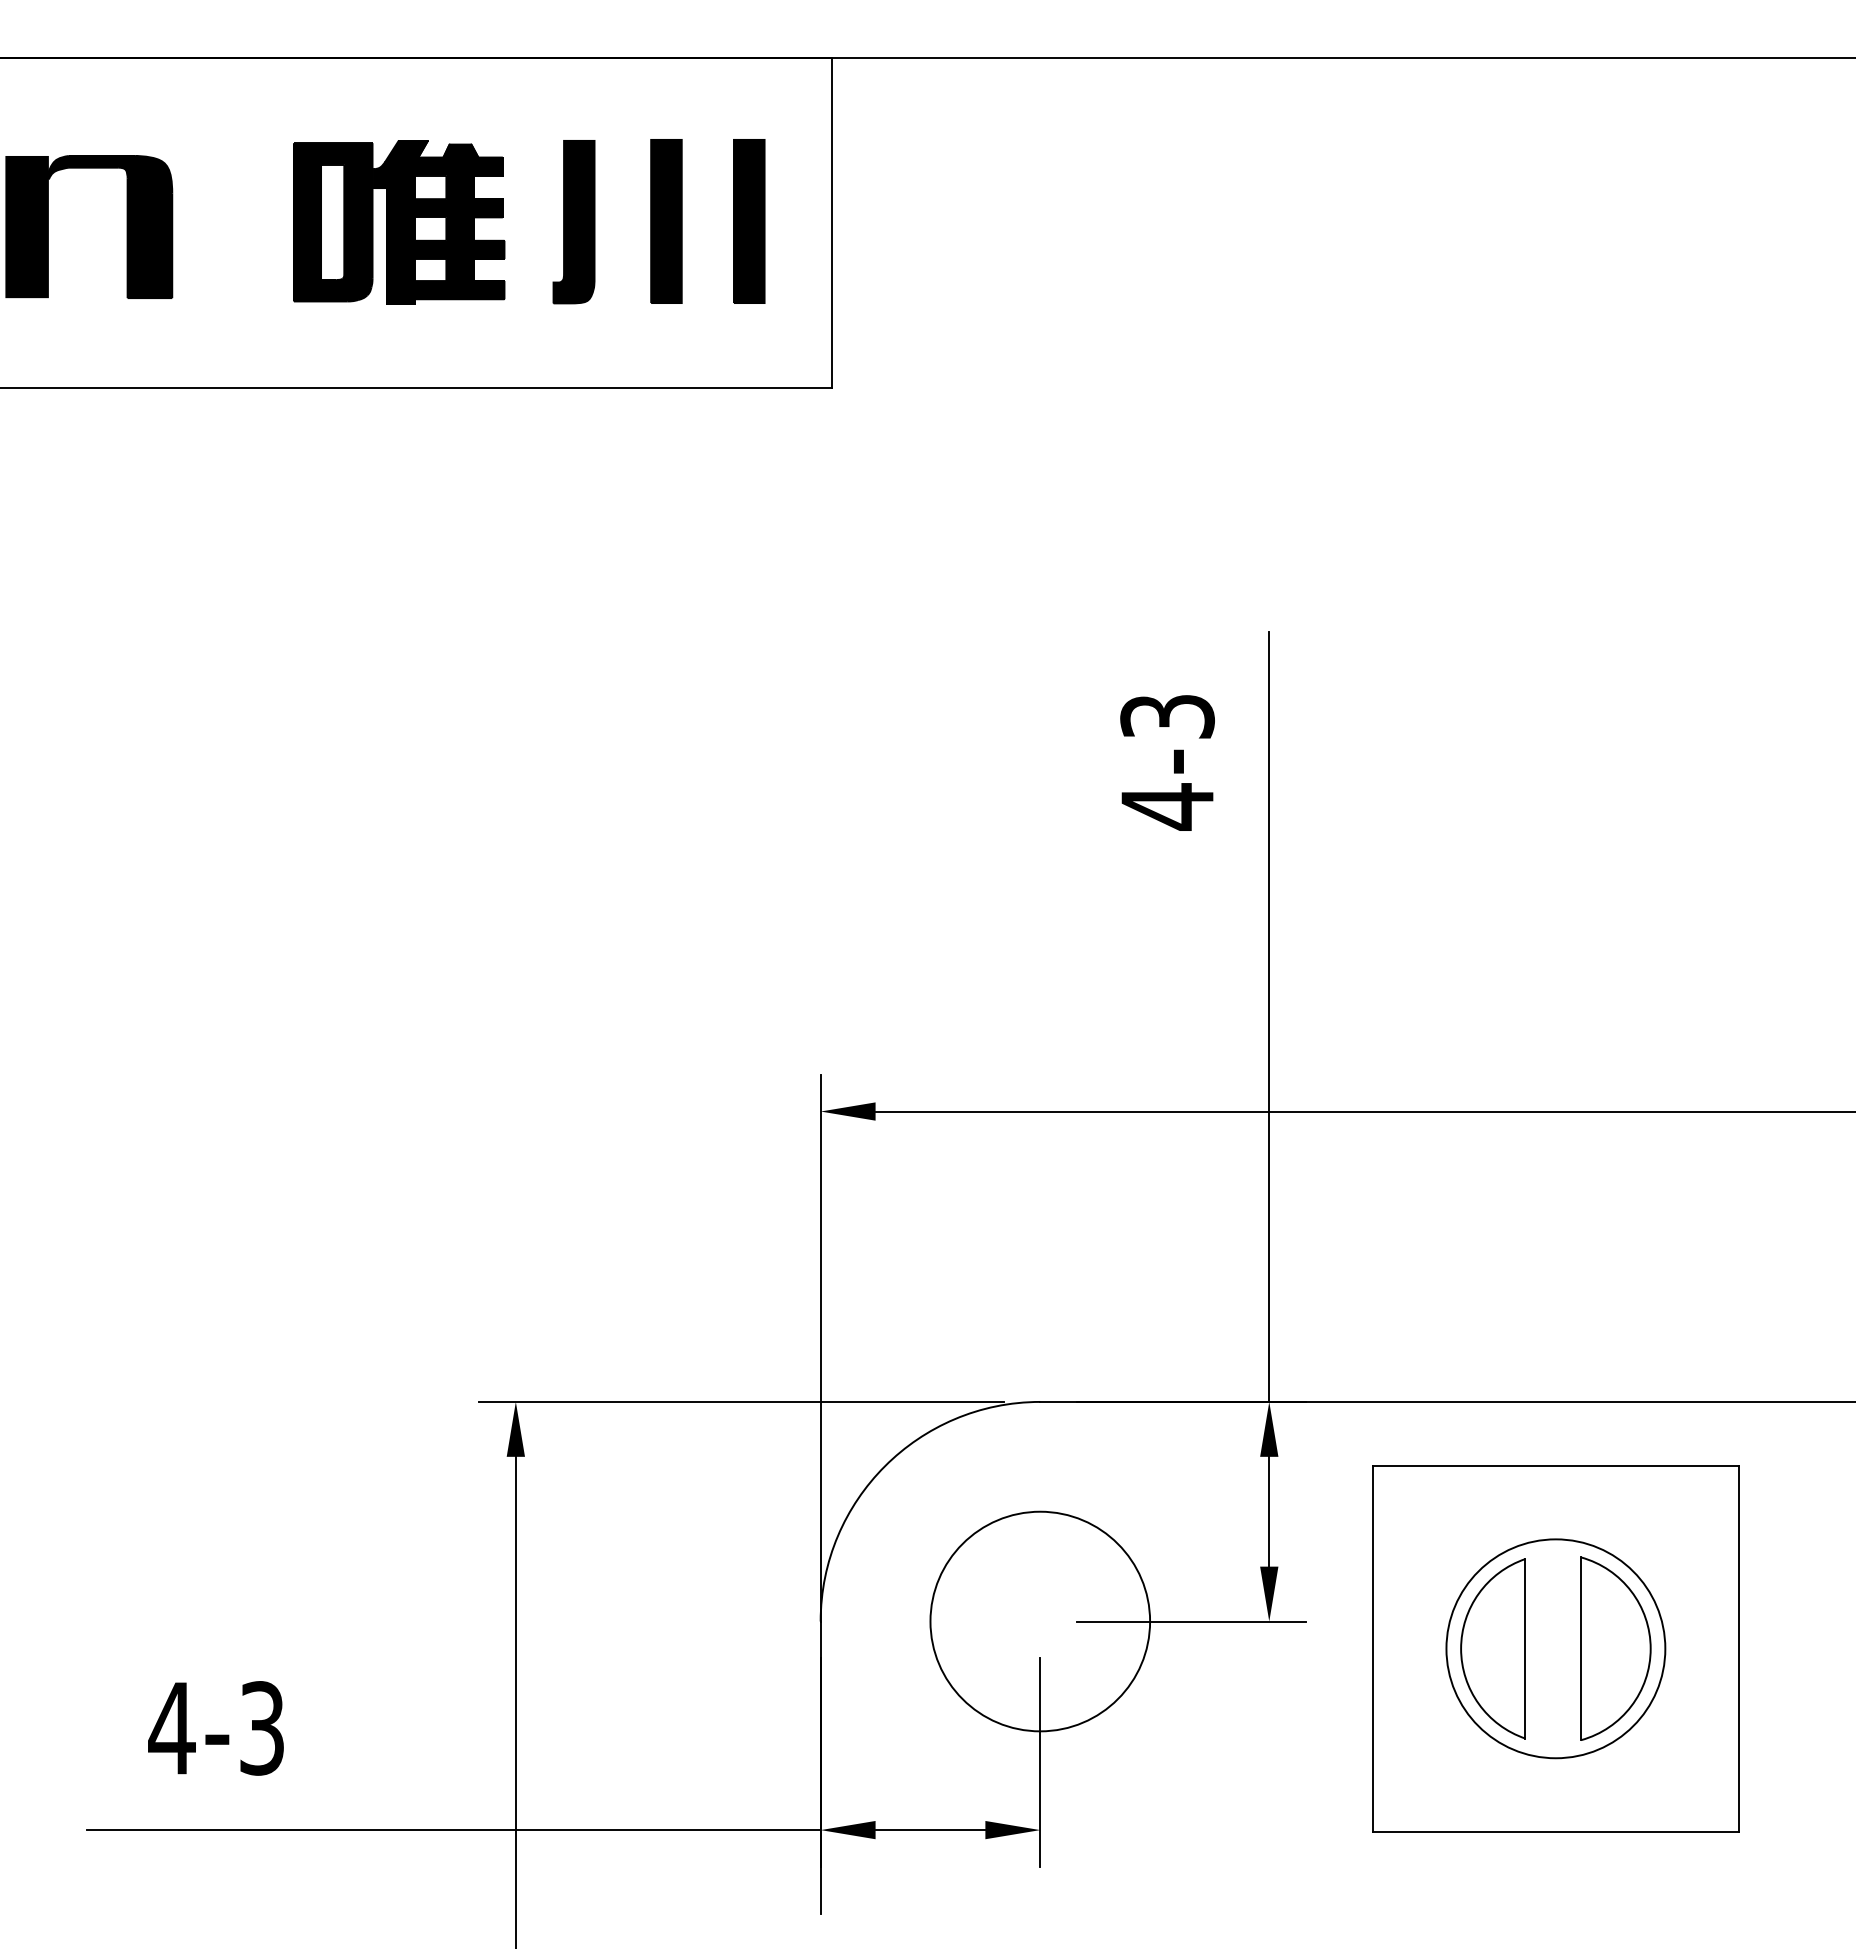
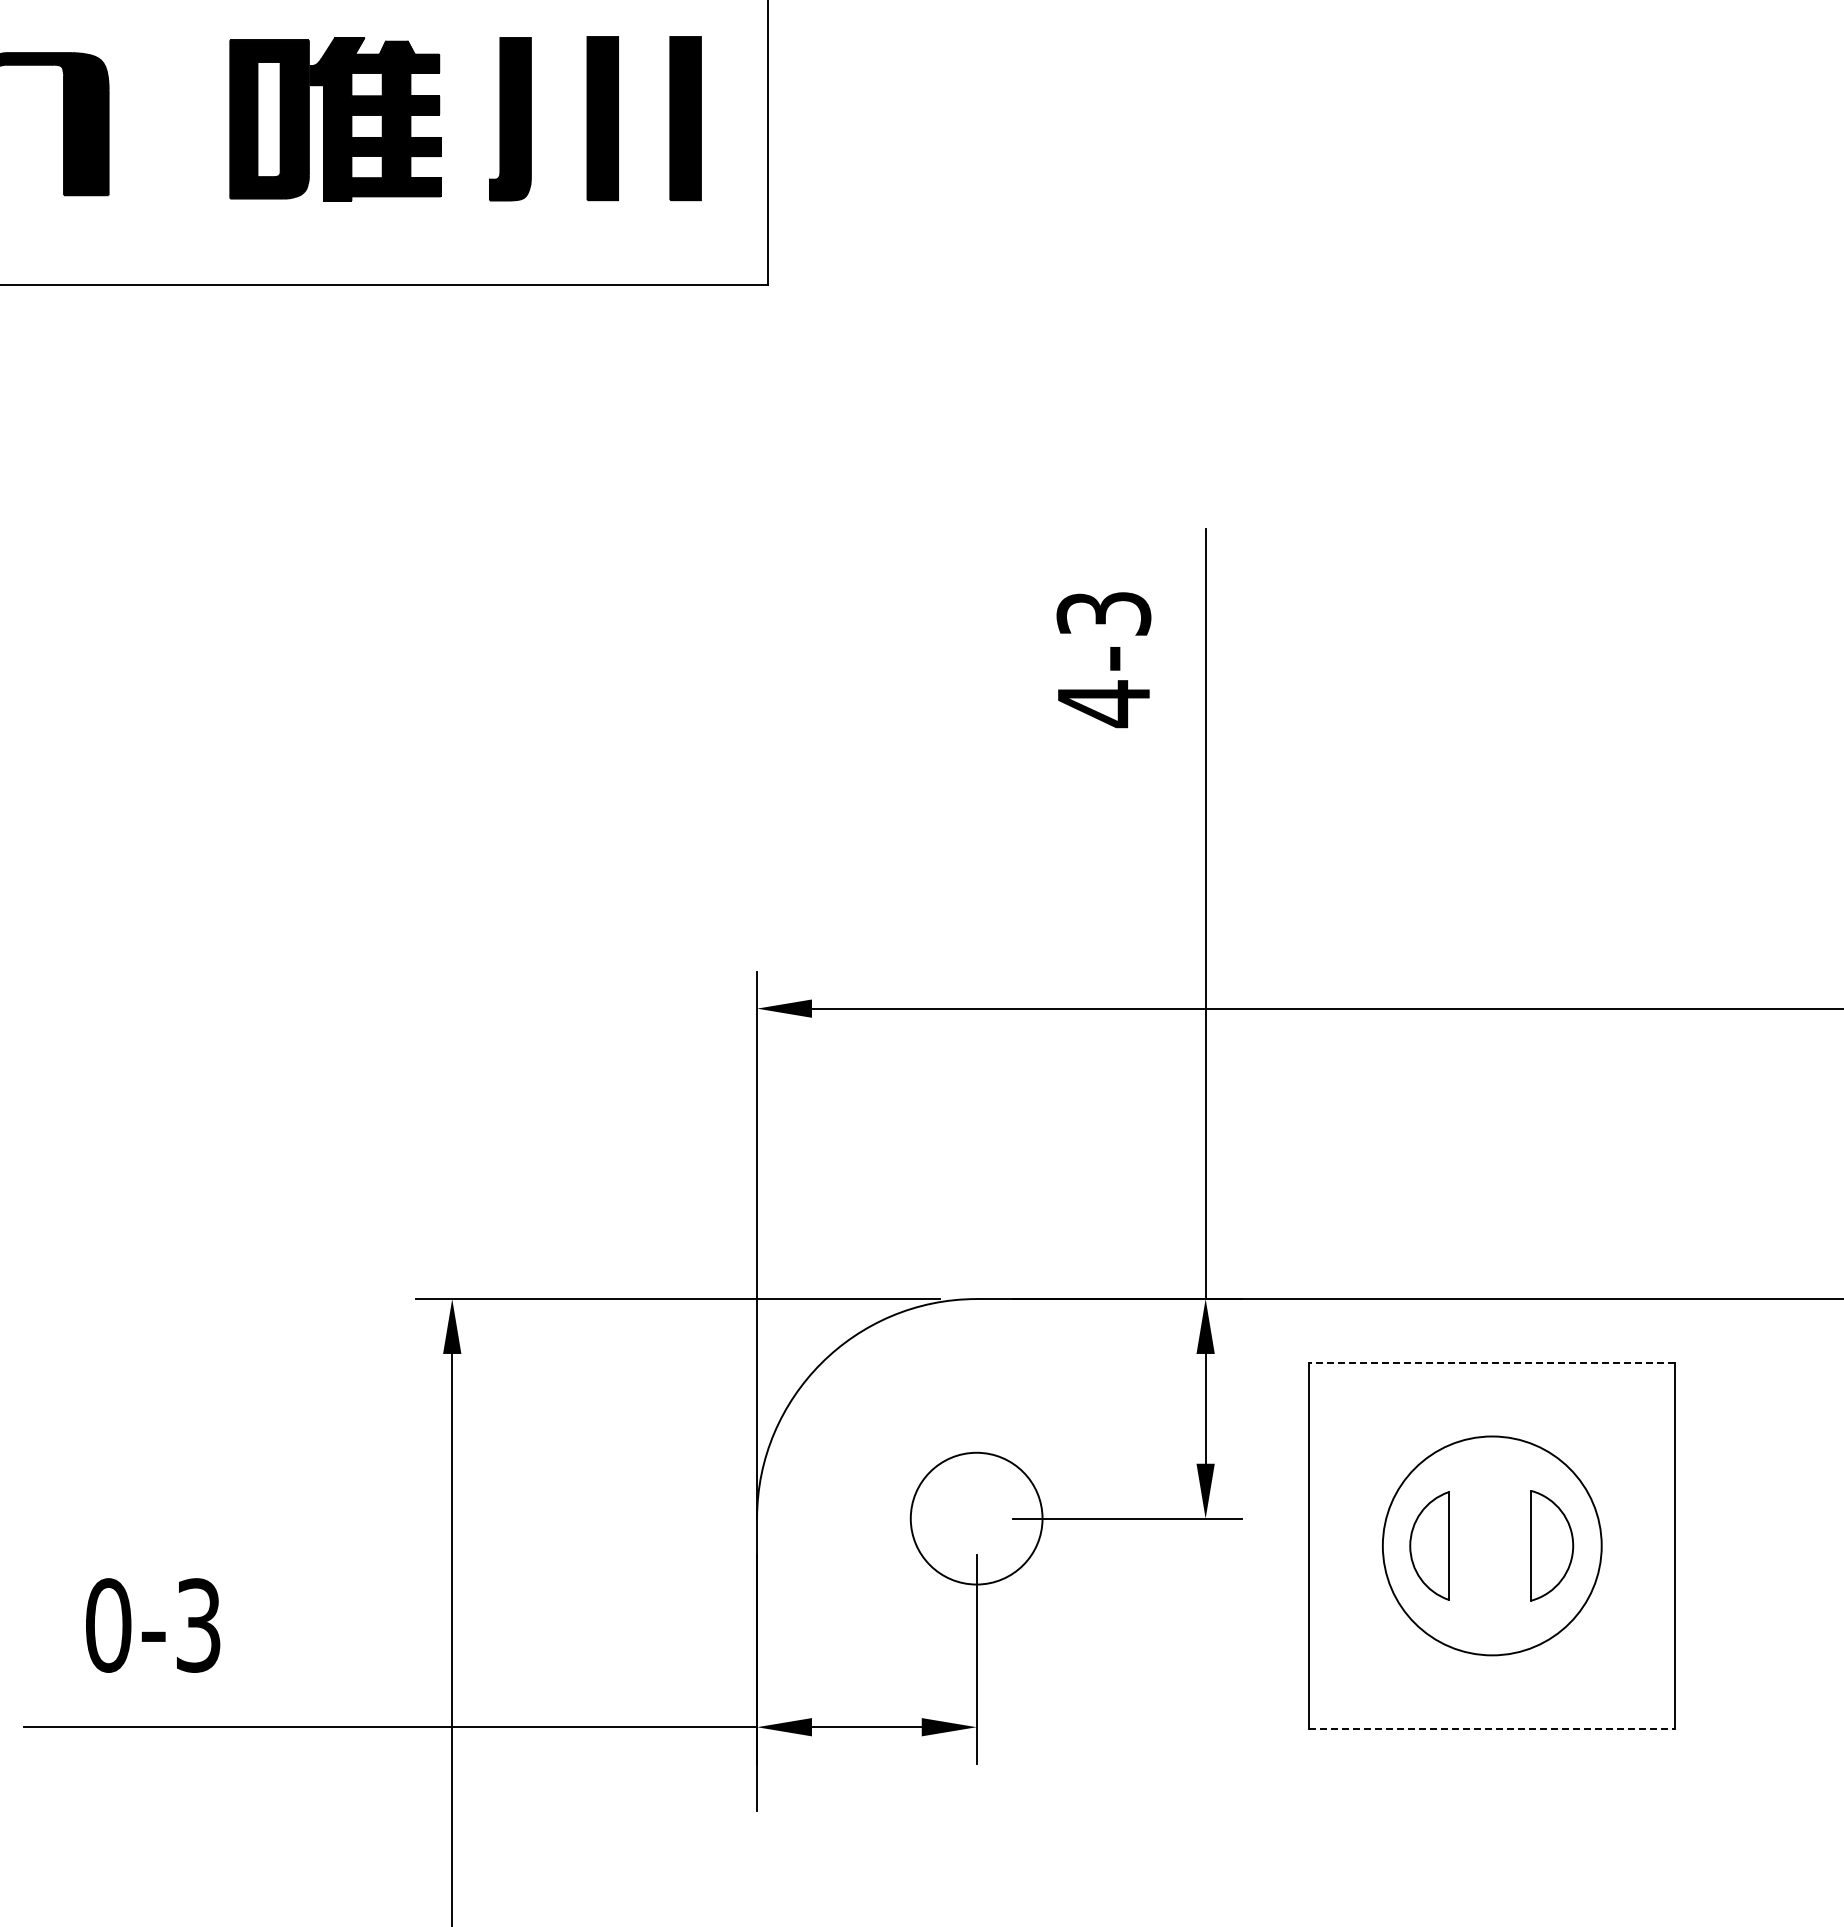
line: (1555, 1465) -> (1491, 1362), solid -> dashed
circle: (1040, 1621) -> (976, 1518), size x0.6
part: (1492, 1648) -> (1428, 1545), size x0.6
part: (1615, 1648) -> (1551, 1545), size x0.6
text: (171, 1728) -> (107, 1625), 4-3 -> 0-3
line: (1556, 1831) -> (1492, 1728), solid -> dashed

